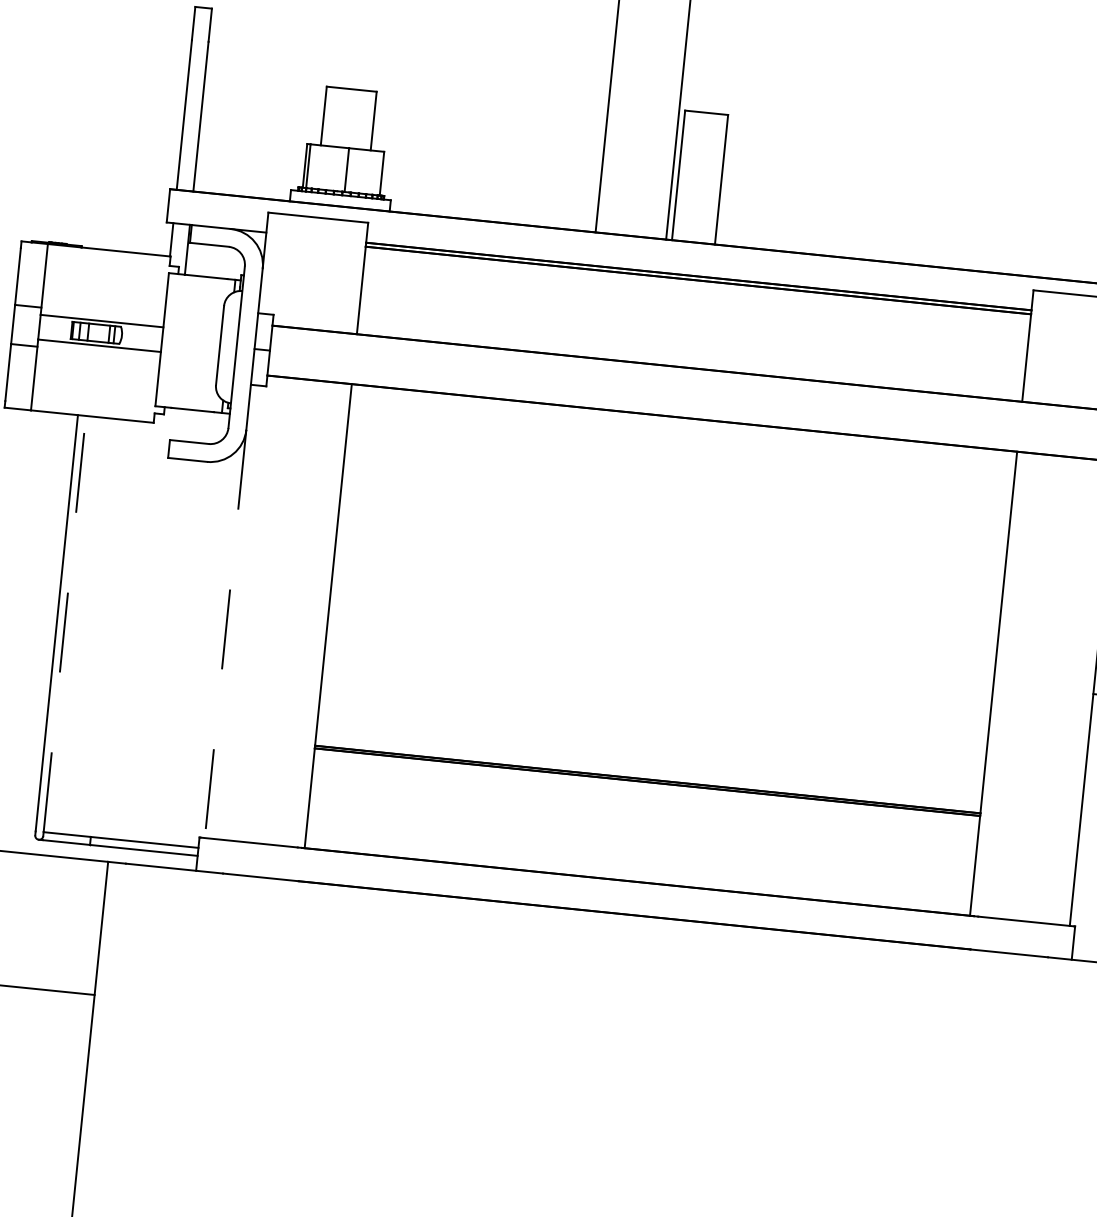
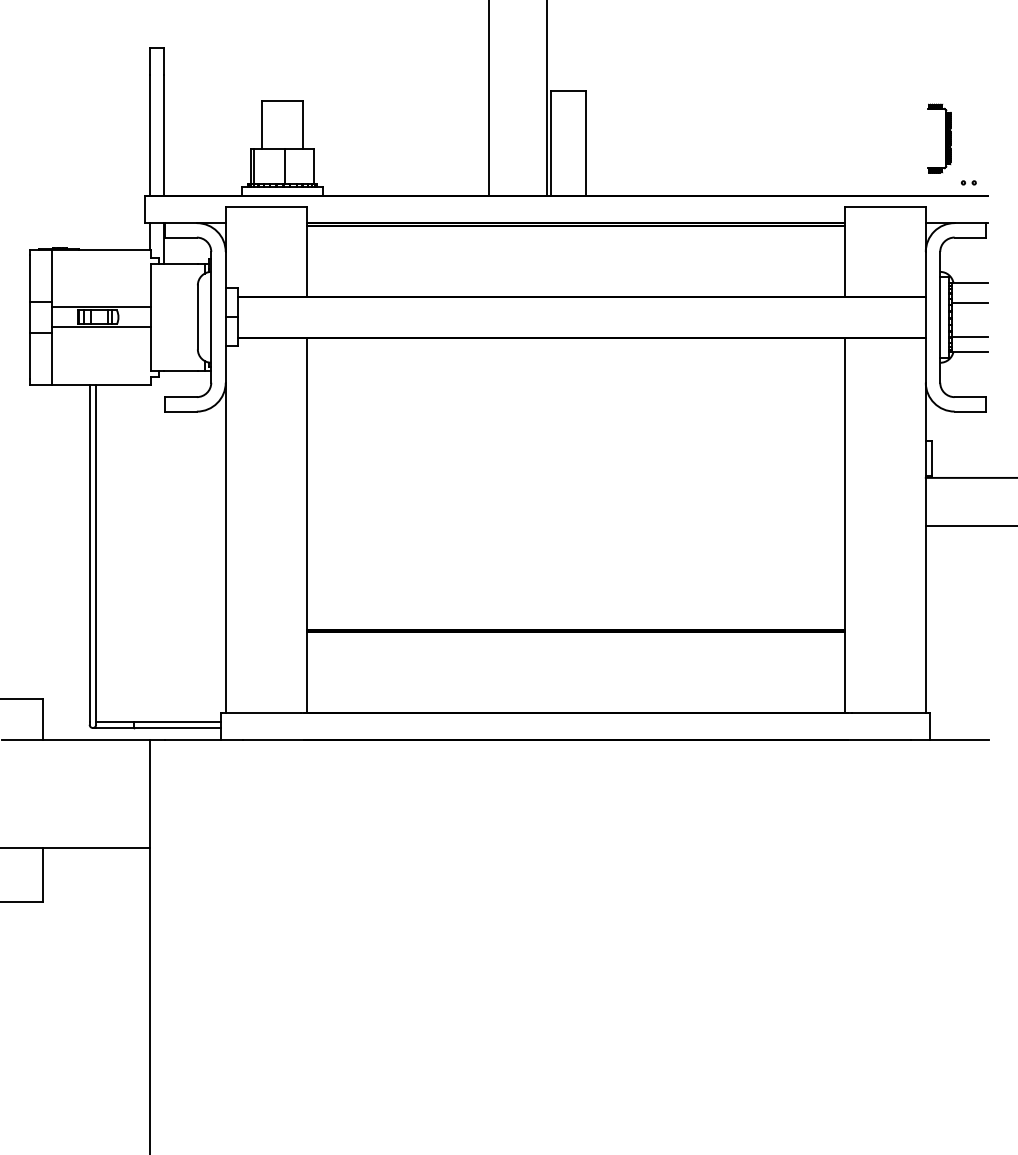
line: (65, 623) -> (96, 552), dashed -> solid
line: (225, 634) -> (225, 548), dashed -> solid

